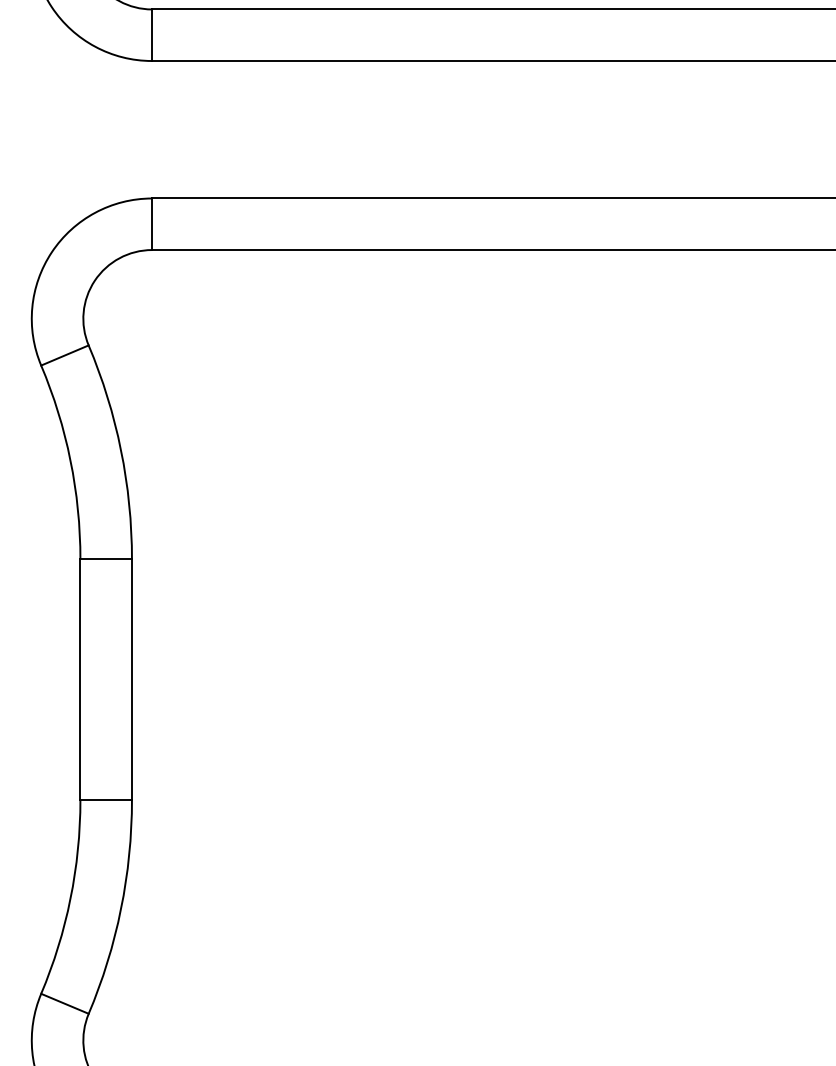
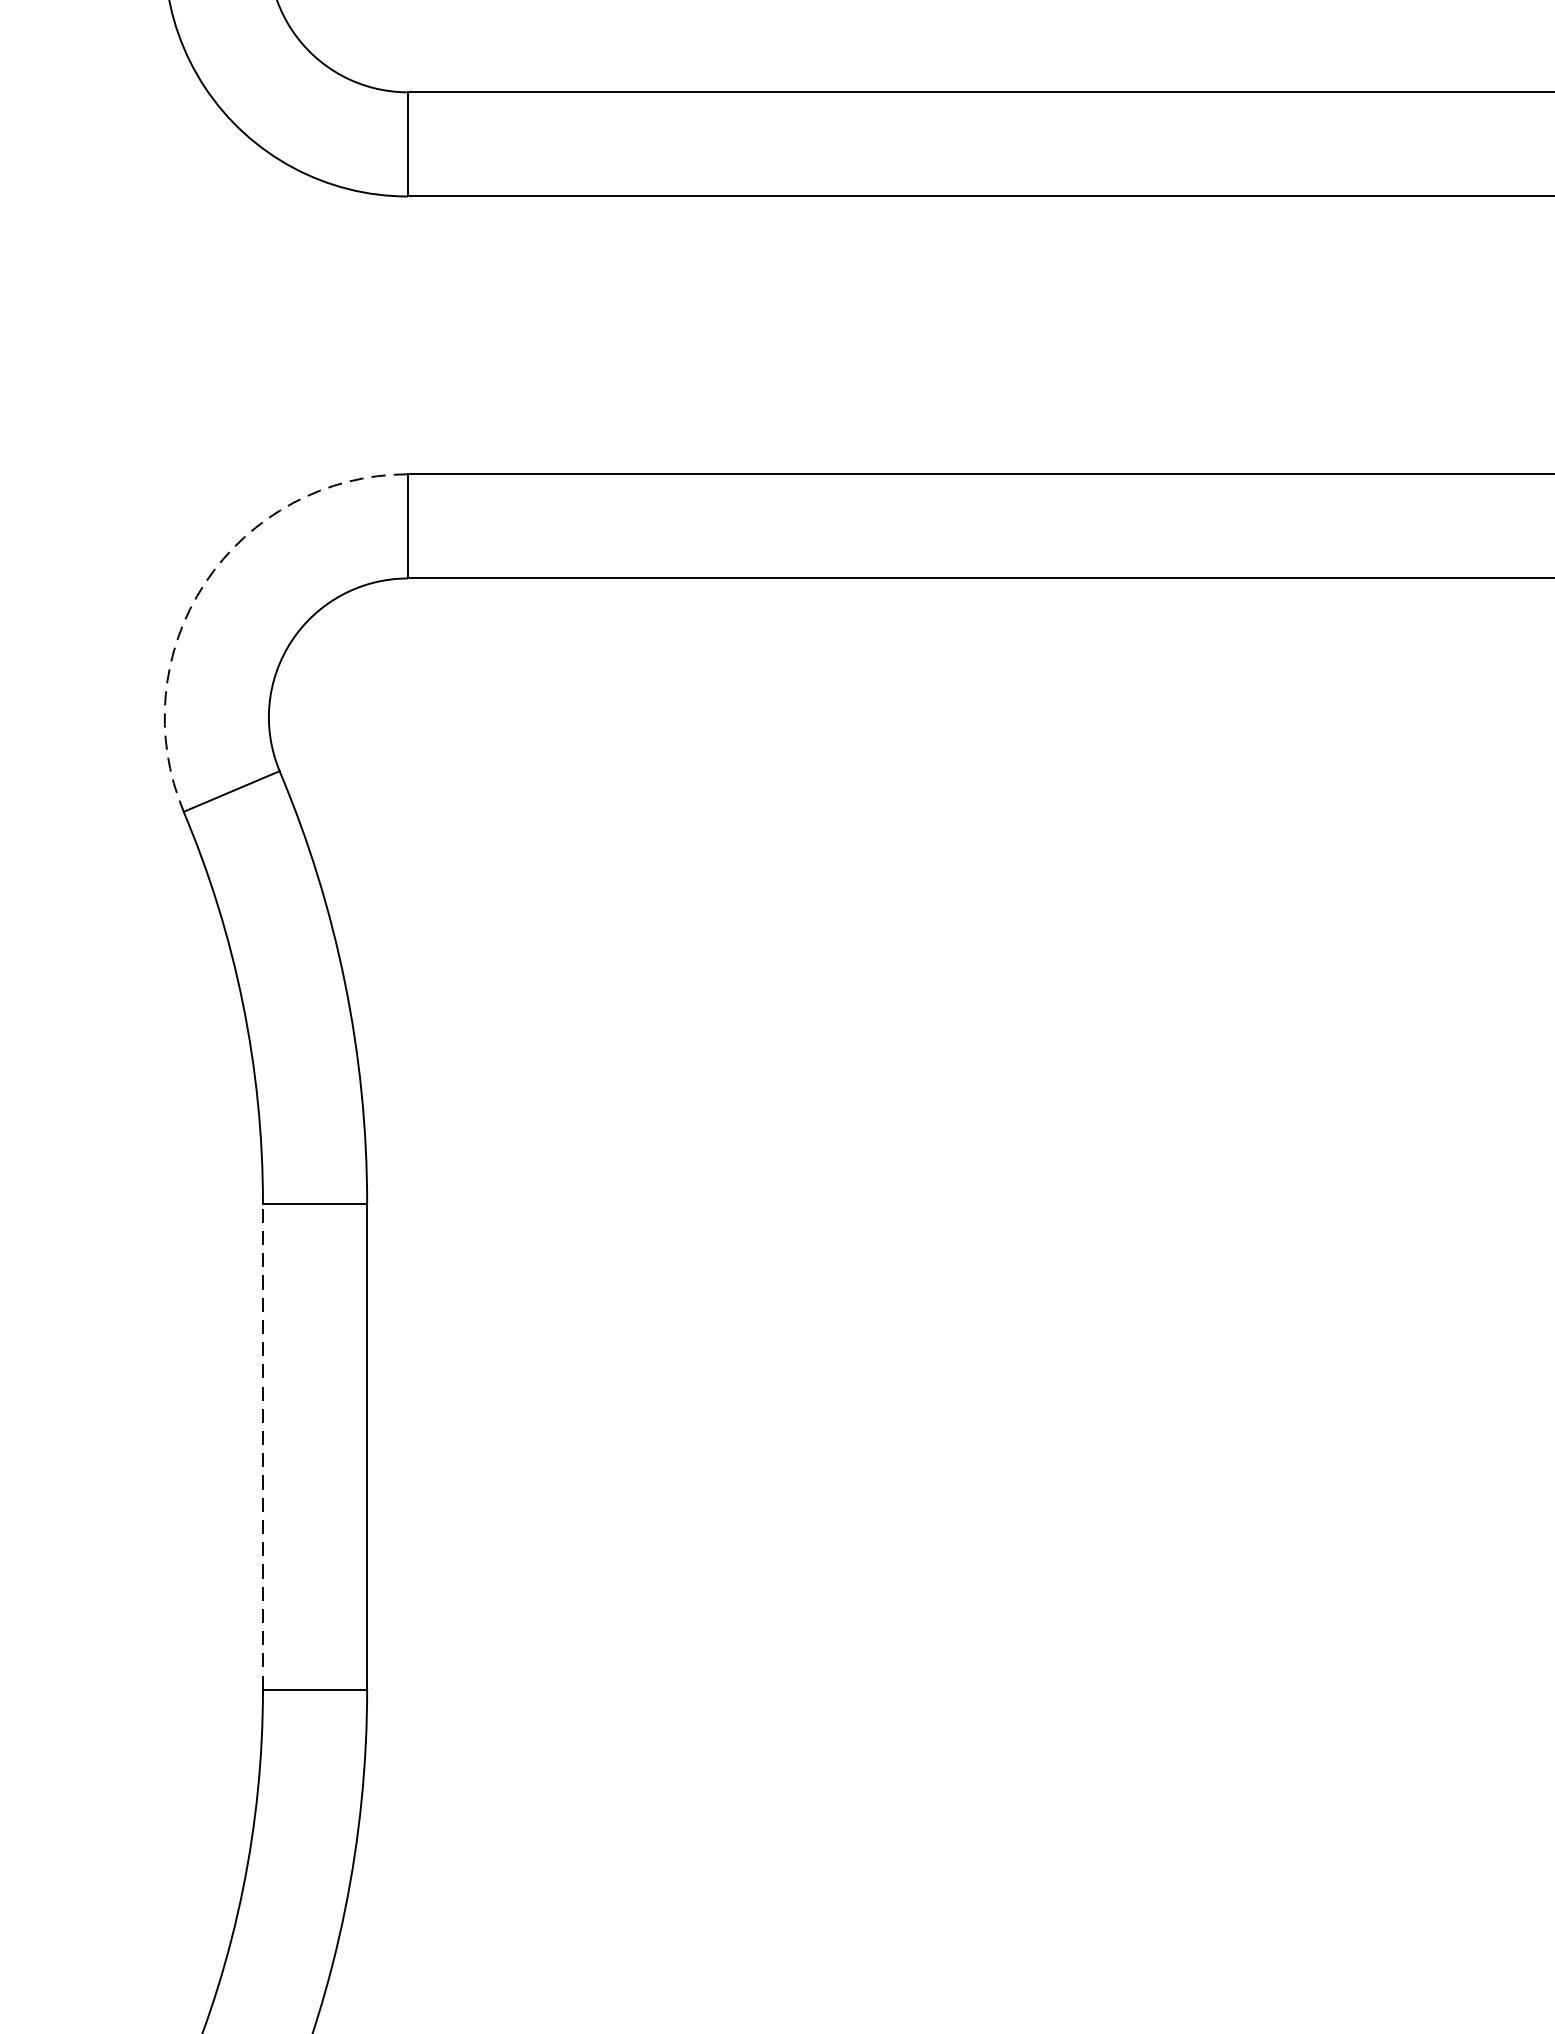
arc: (51, 252) -> (204, 583), solid -> dashed
line: (80, 679) -> (263, 1446), solid -> dashed

